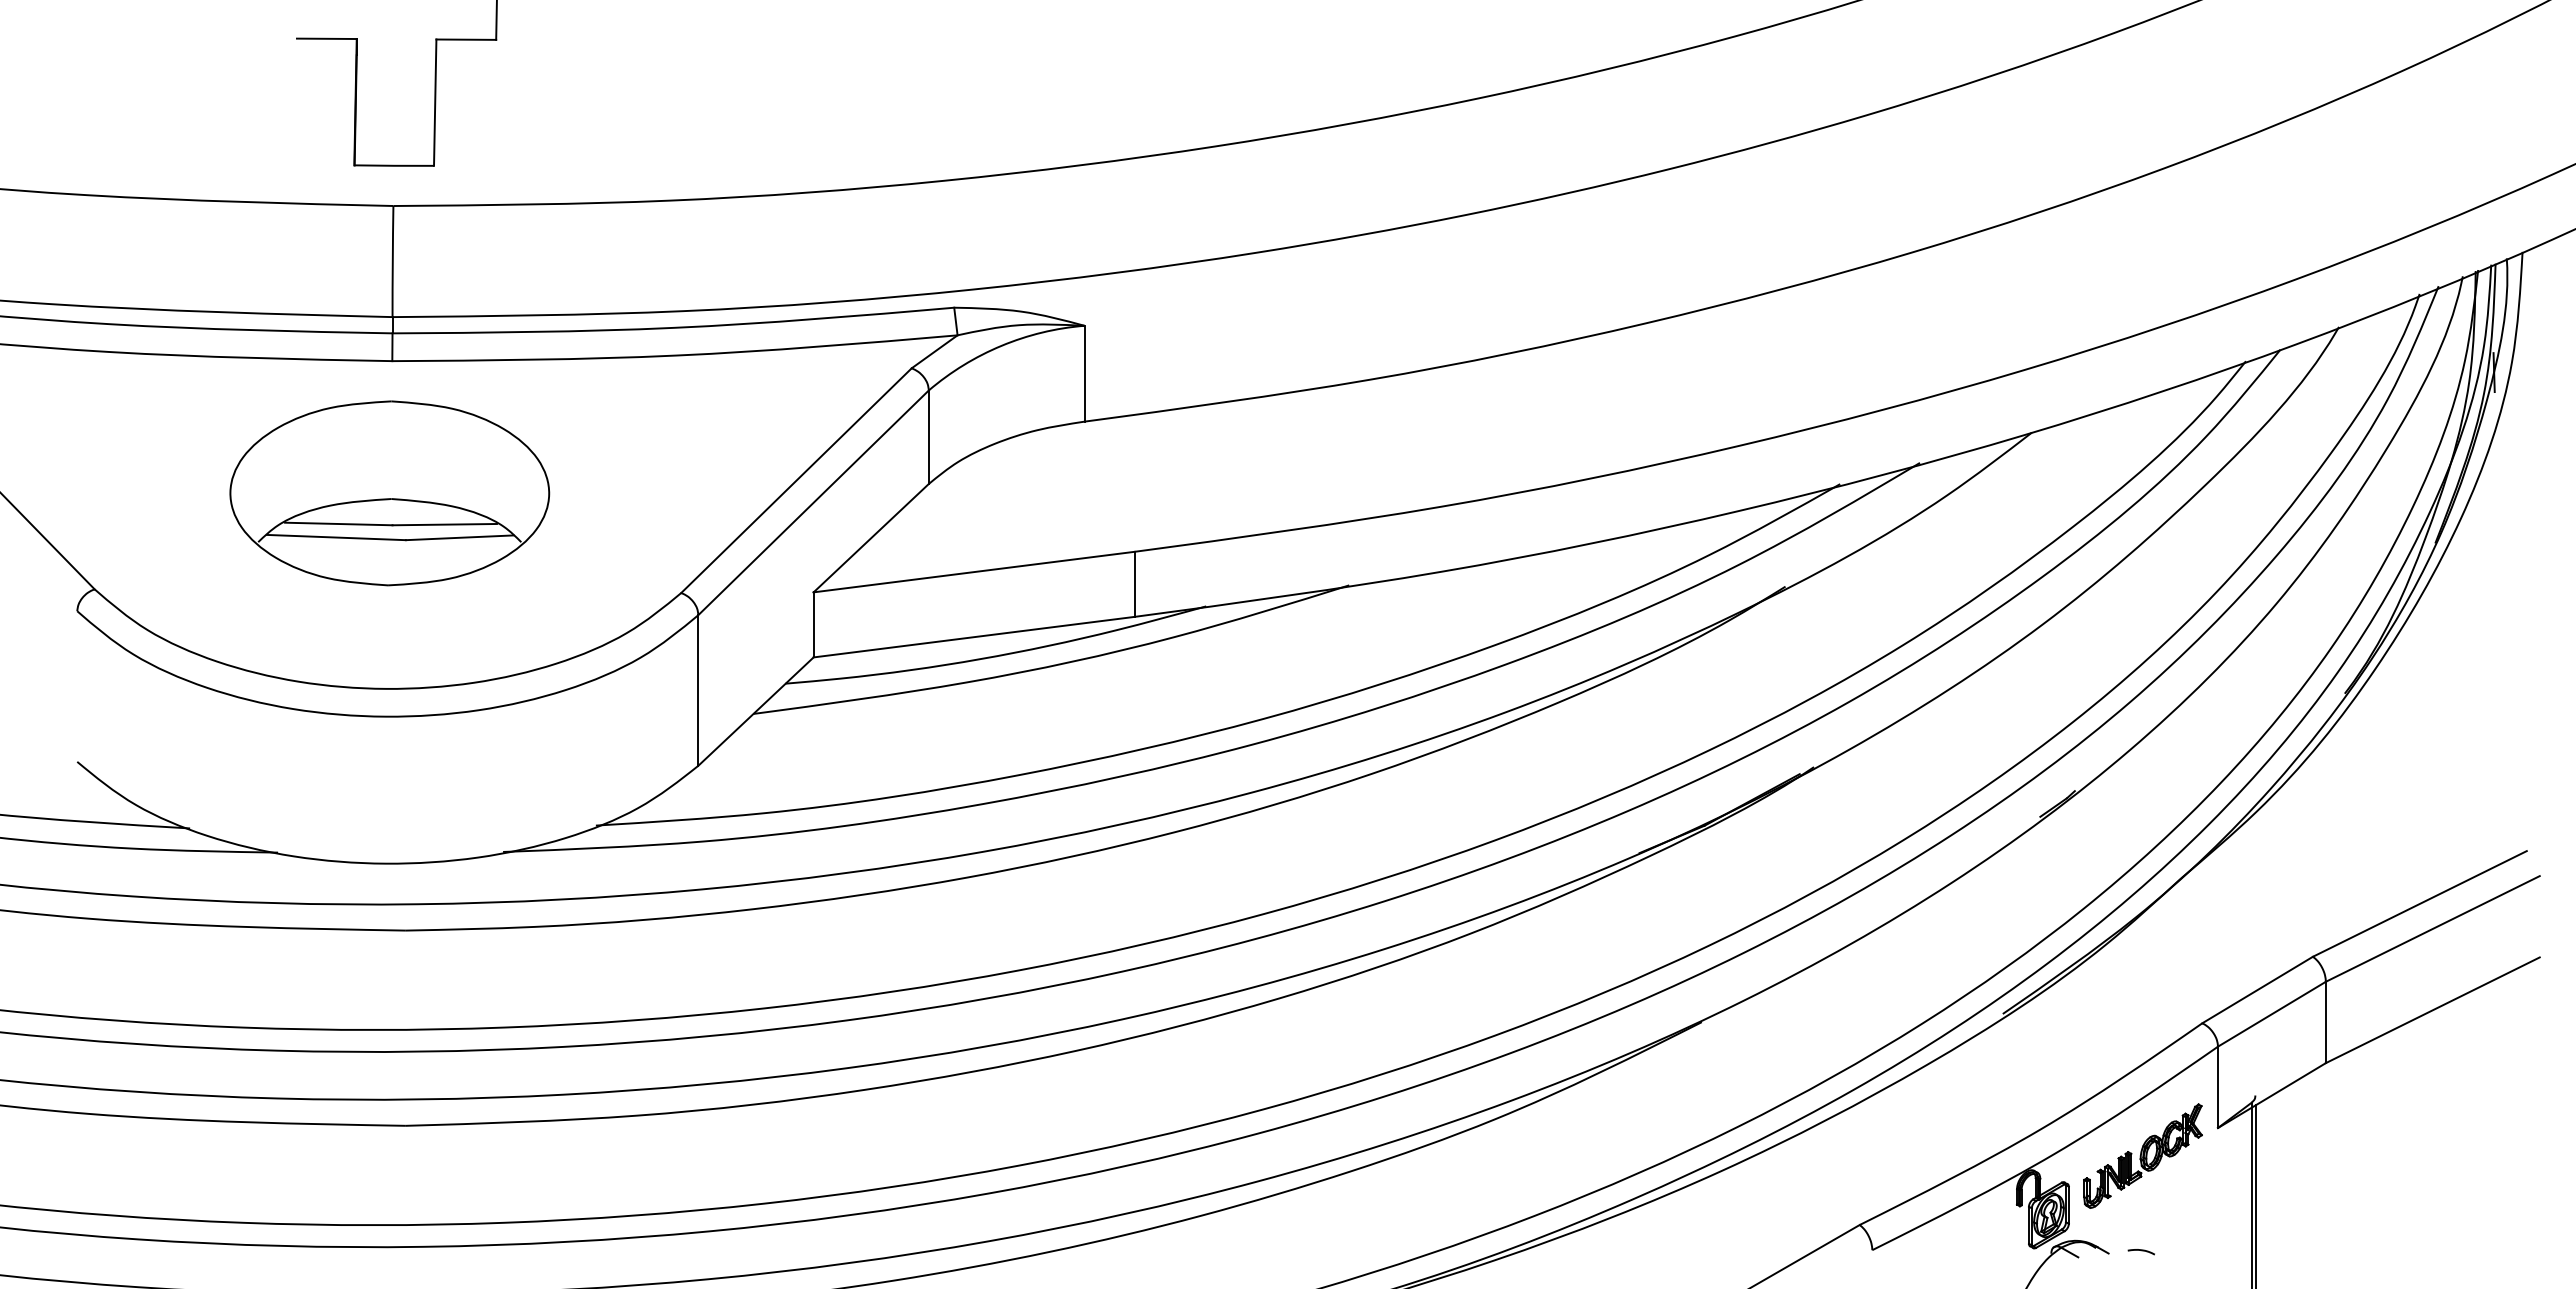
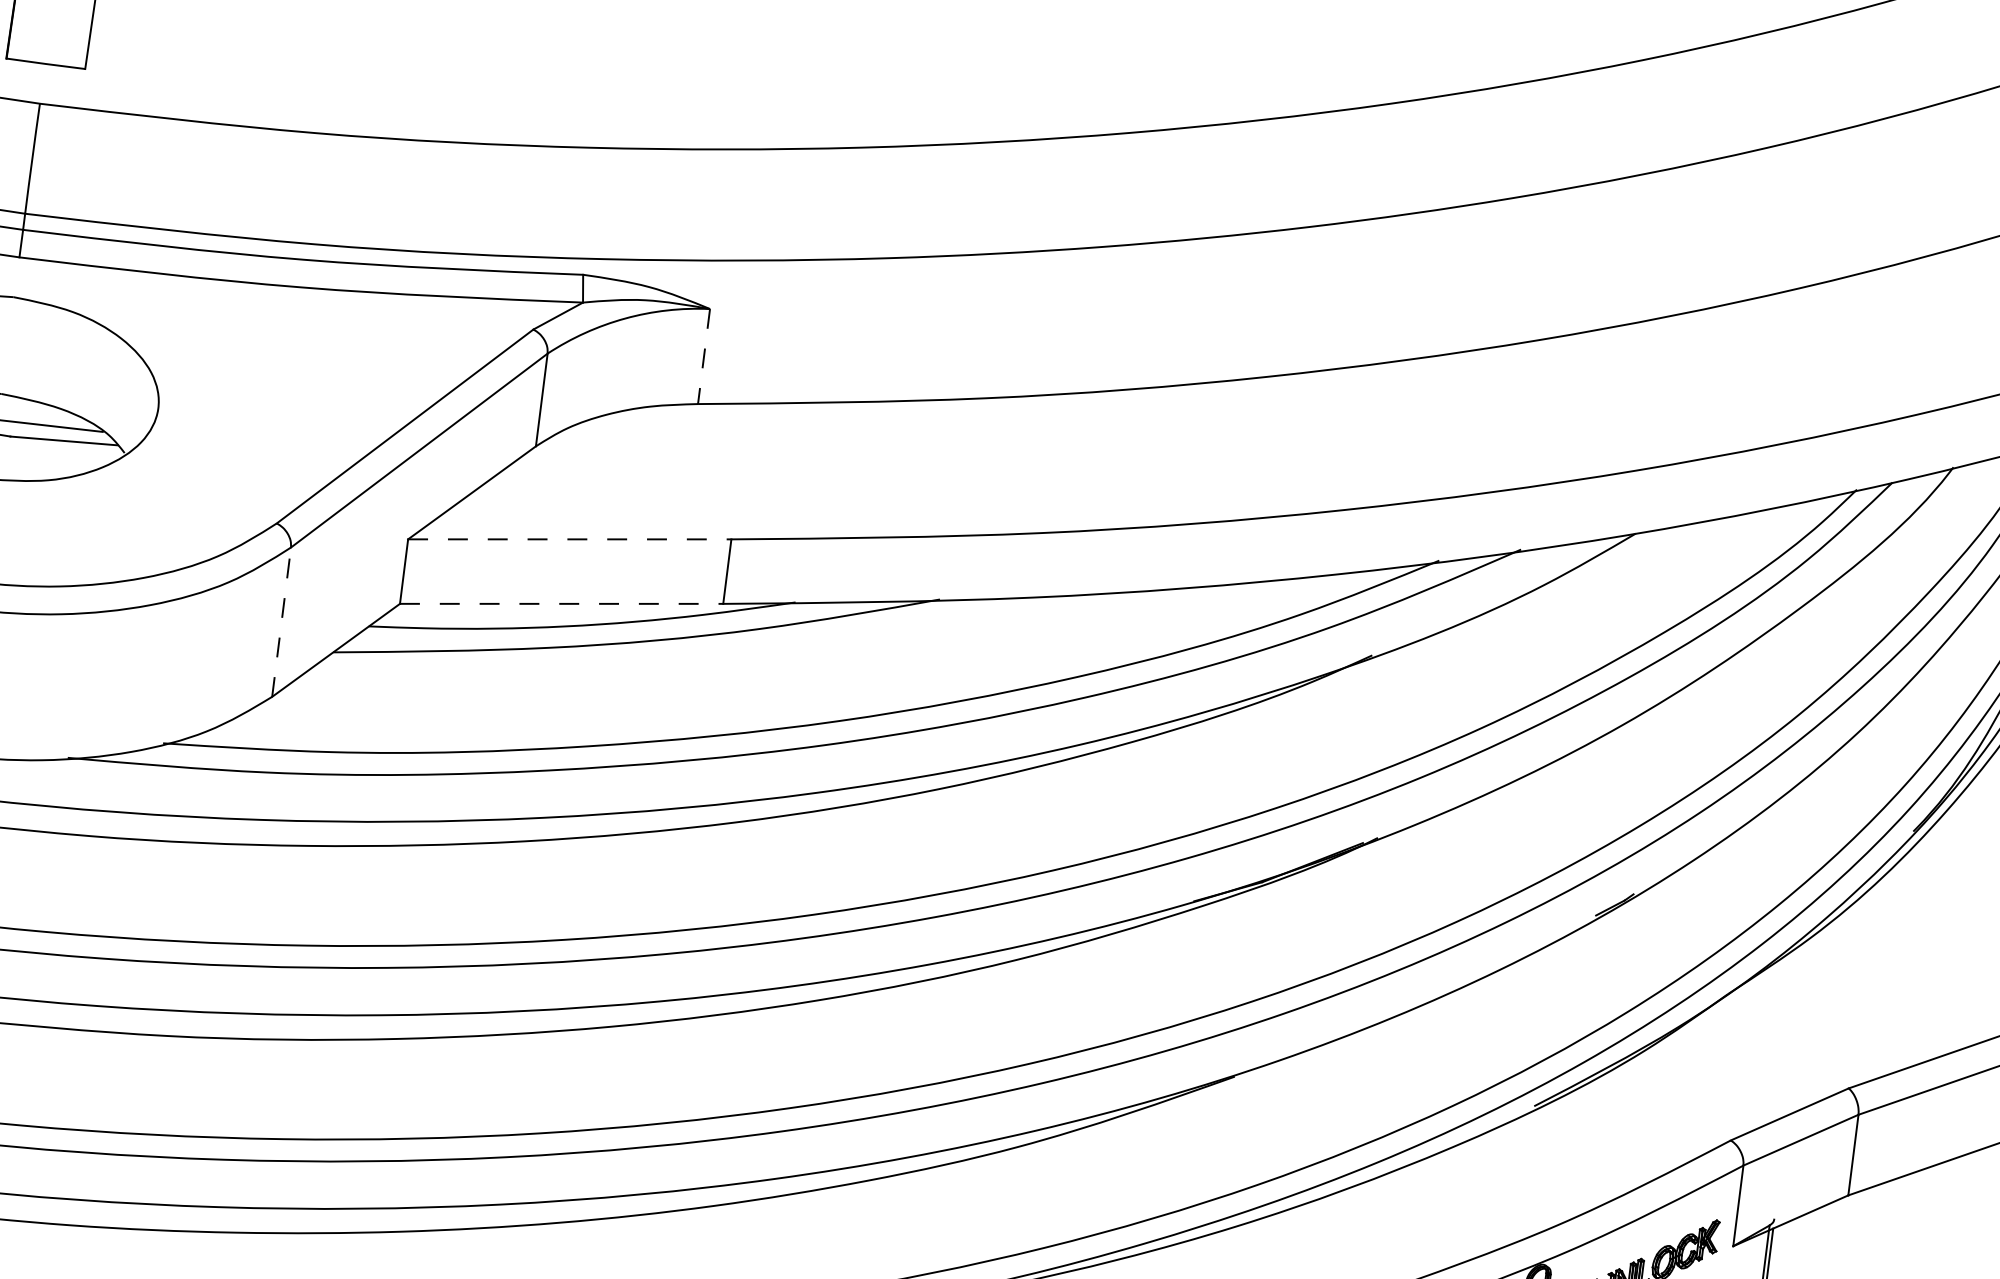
line: (1084, 373) -> (704, 356), solid -> dashed
line: (974, 572) -> (570, 539), solid -> dashed
line: (974, 637) -> (561, 604), solid -> dashed
line: (698, 689) -> (281, 621), solid -> dashed

